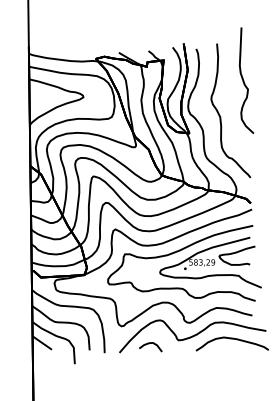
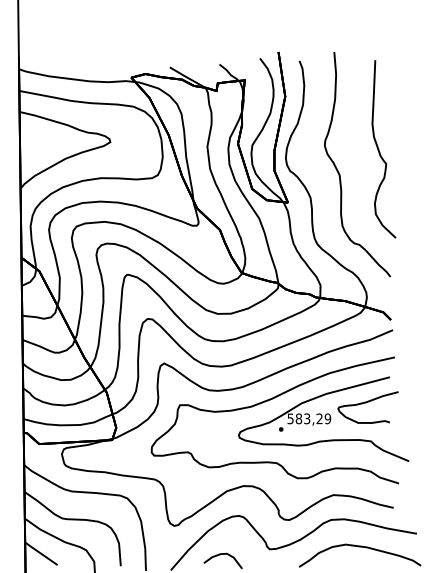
curve: (244, 80) -> (380, 149), moved

